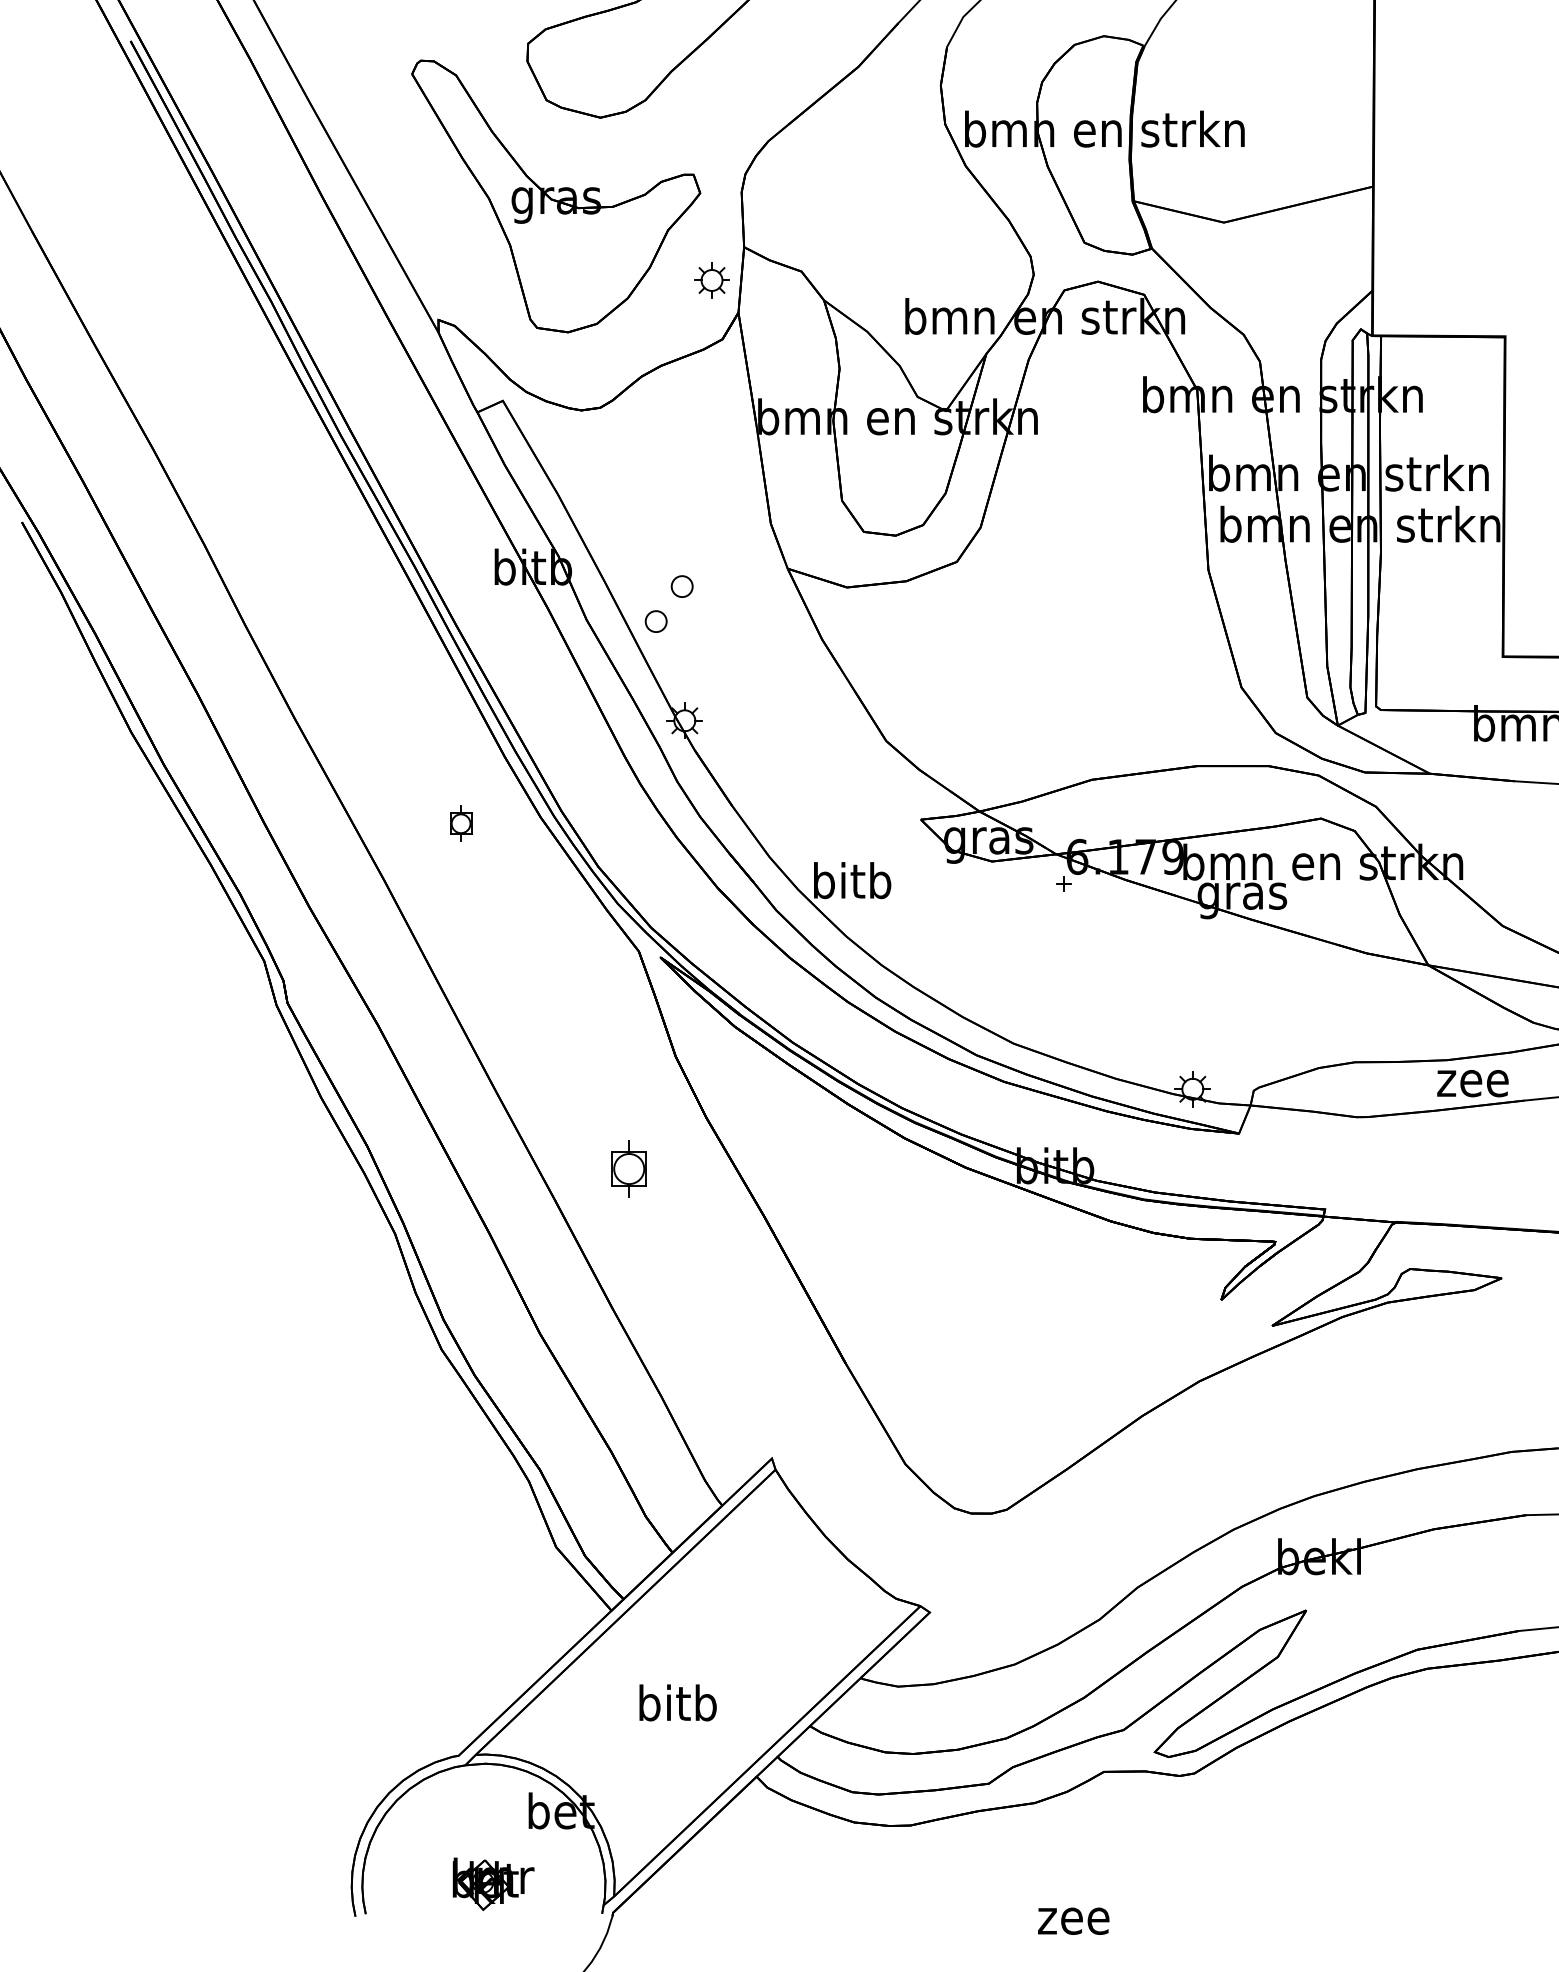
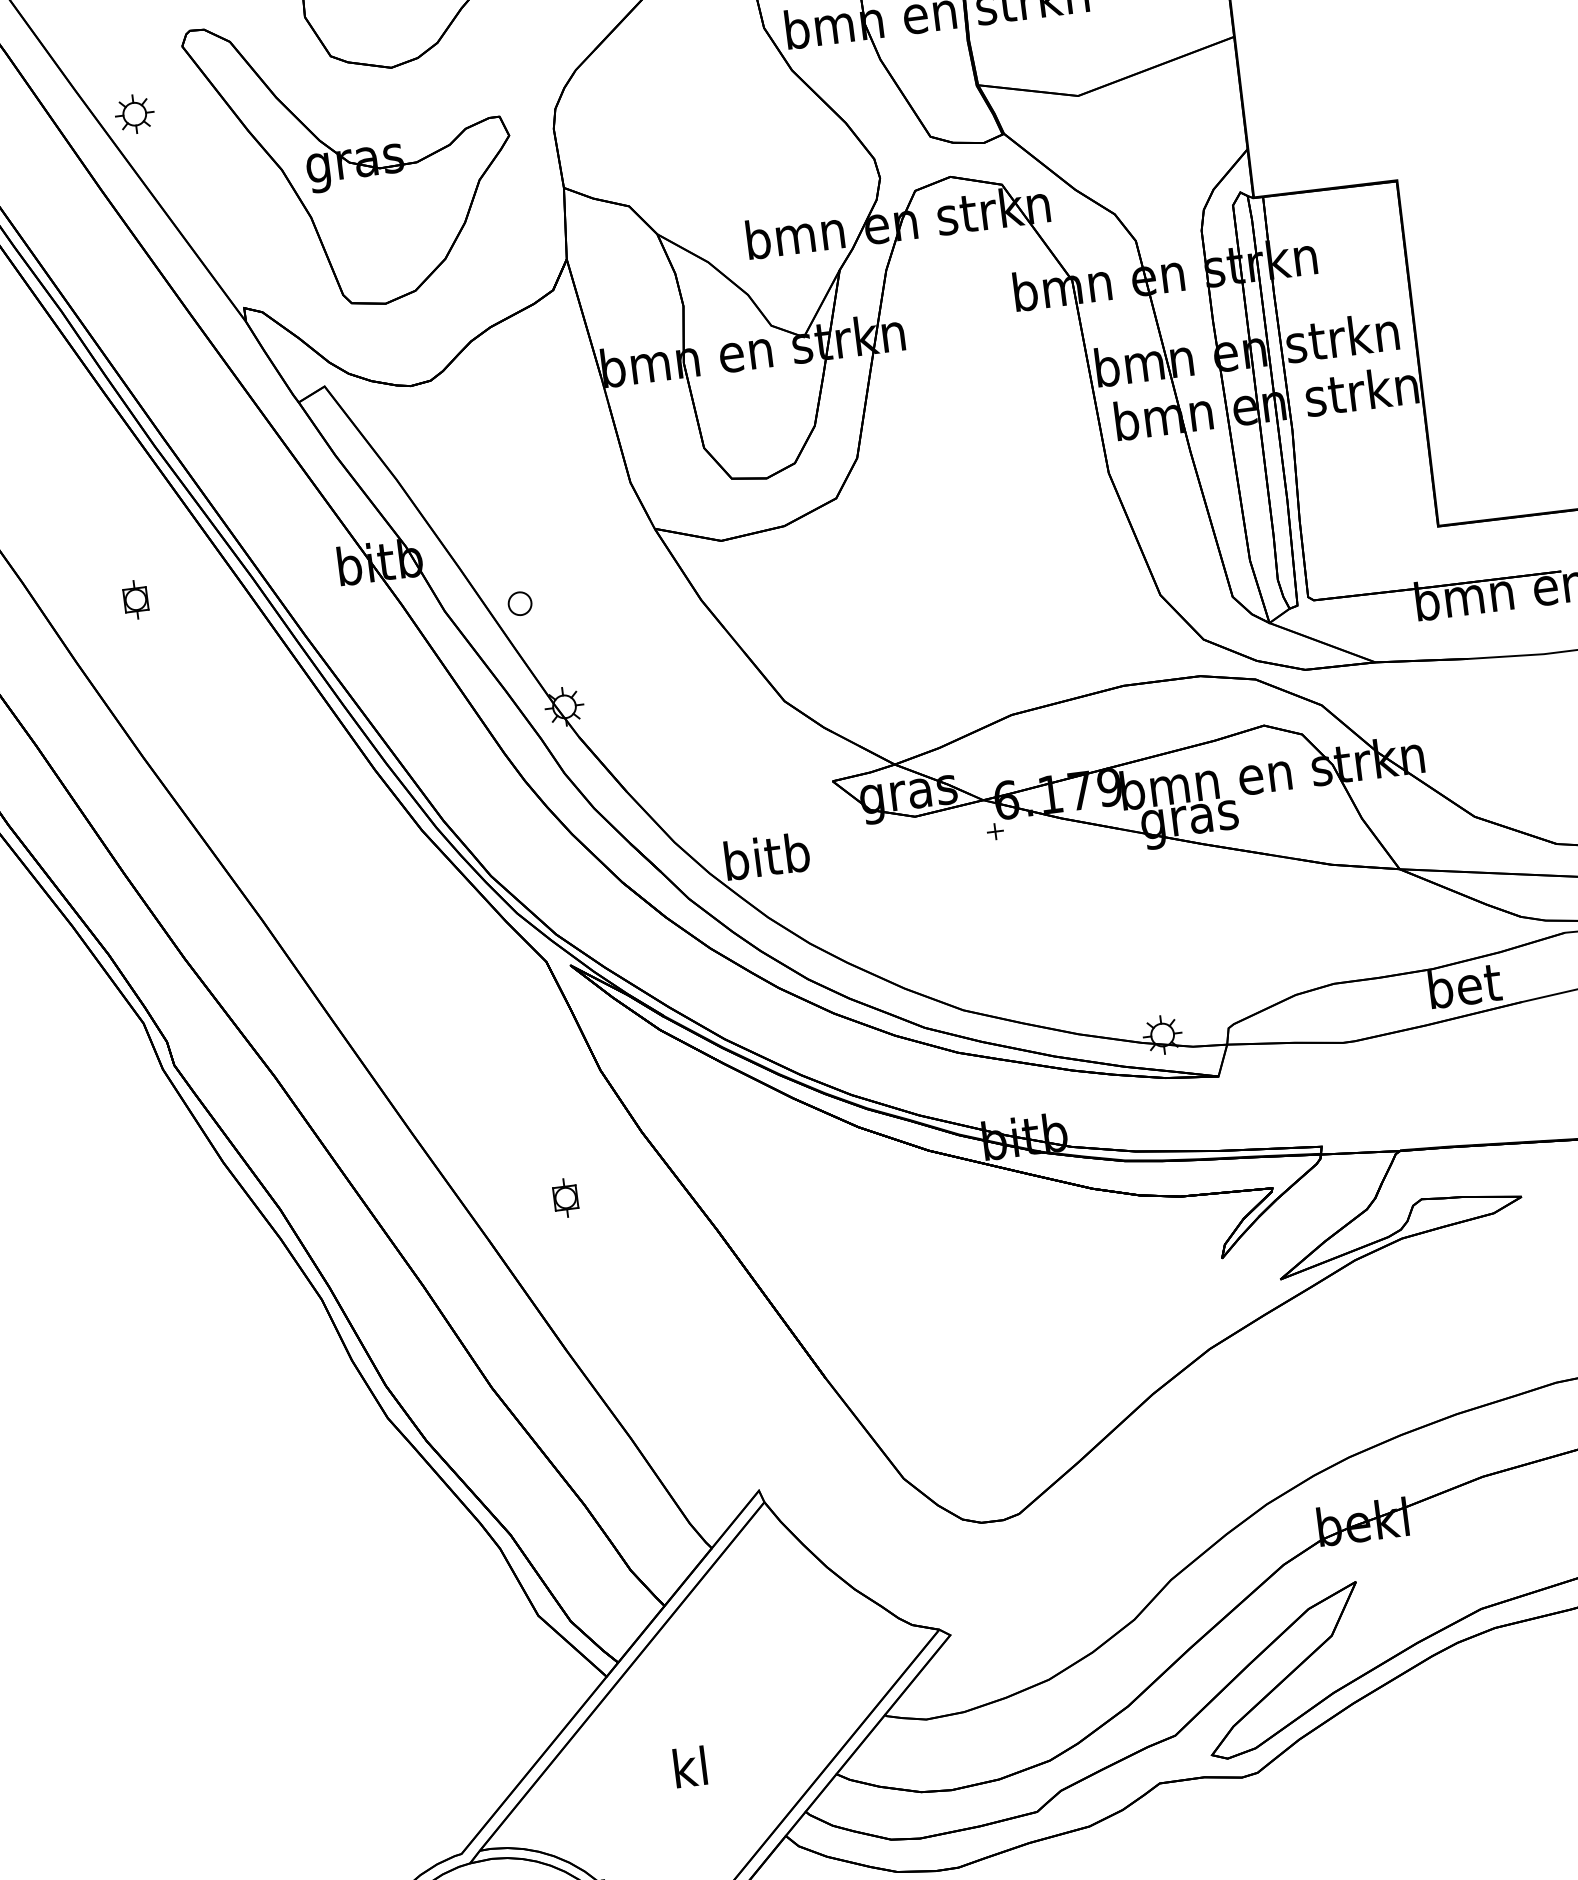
part: (711, 280) -> (134, 114), moved
part: (681, 586) -> (542, 562), removed
part: (461, 823) -> (136, 599), moved
text: (1472, 1079) -> (1462, 986), zee -> bet
part: (629, 1169) -> (565, 1198), size x0.62
text: (677, 1702) -> (690, 1766), bitb -> kl

